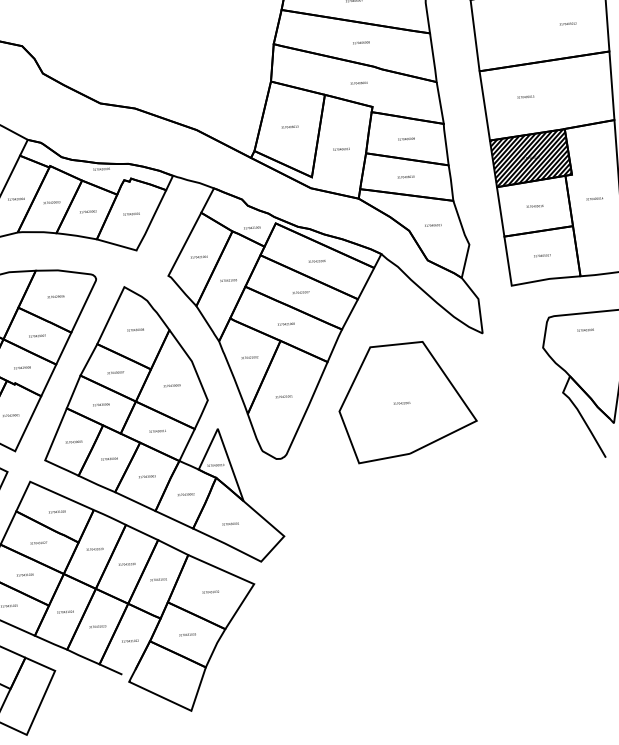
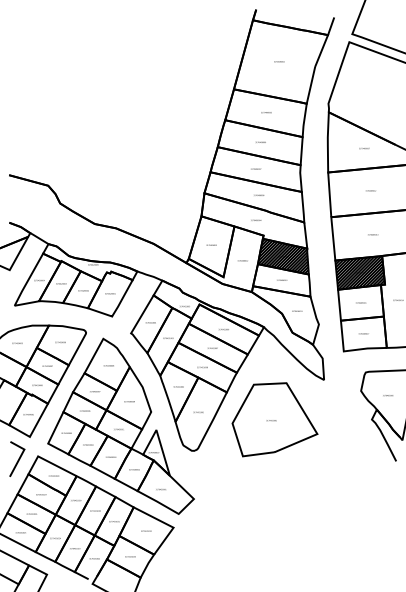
text: (567, 23) -> (370, 190), moved
text: (526, 96) -> (373, 234), moved
hatch: (406, 138) -> (283, 256), added
text: (586, 330) -> (388, 395), moved

